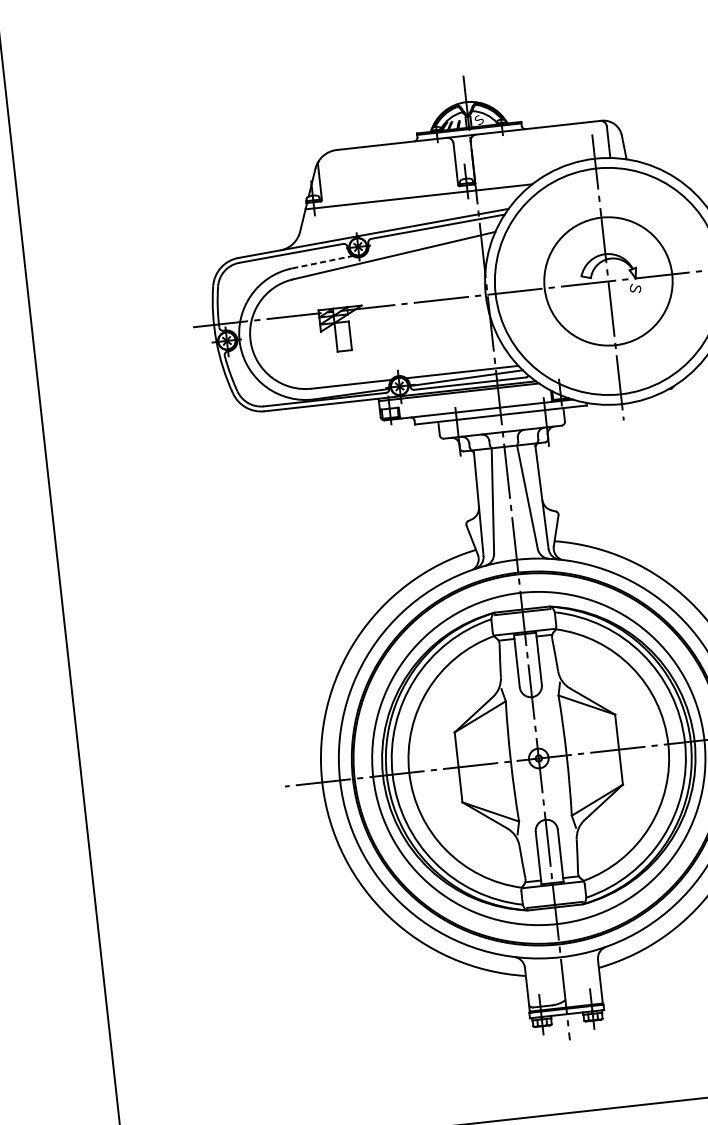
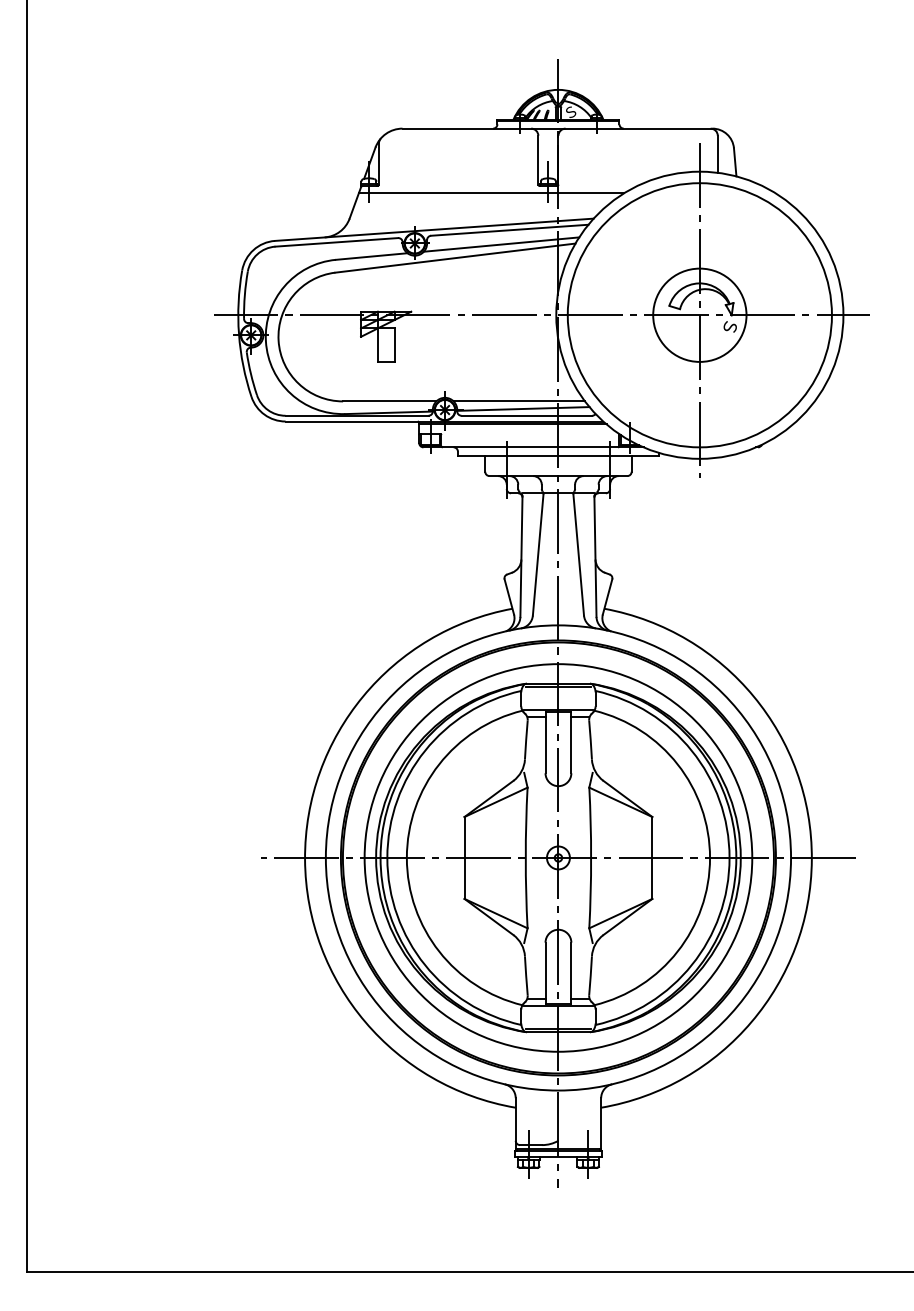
line: (432, 239) -> (501, 244), added
line: (322, 262) -> (371, 256), dashed -> solid
circle: (608, 280) -> (699, 314), size x0.62

